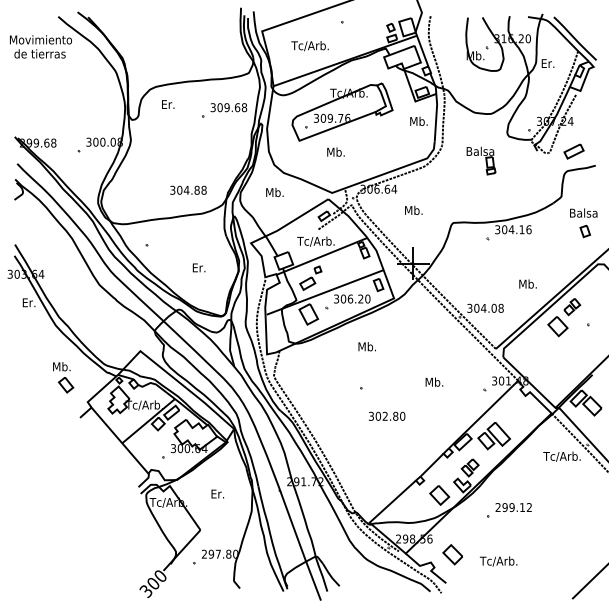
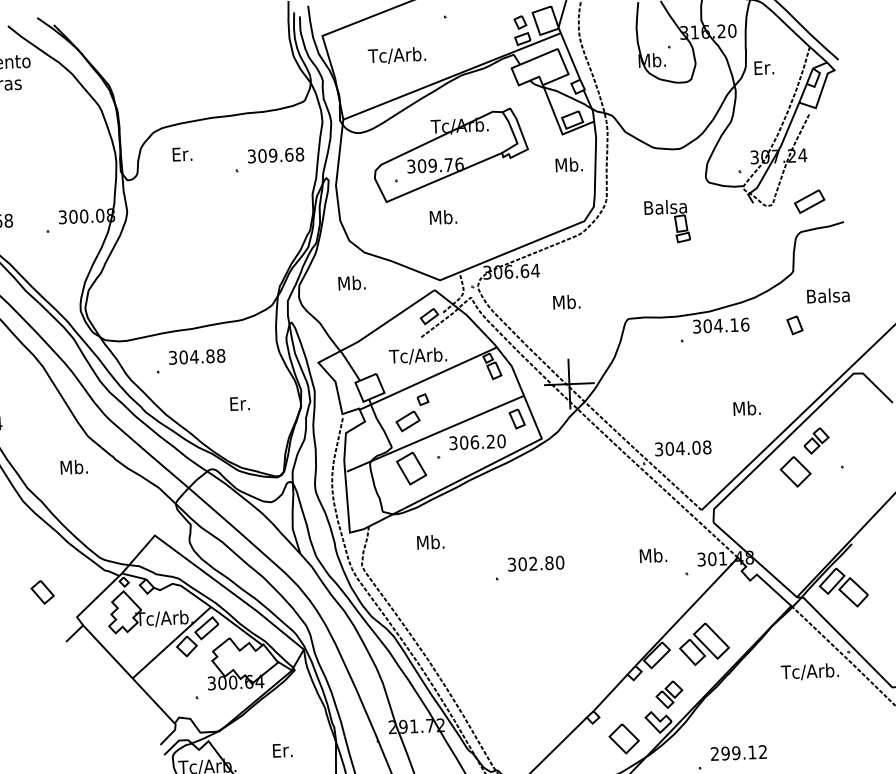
text: (188, 189) -> (197, 355), moved
part: (585, 231) -> (795, 325), moved
text: (366, 346) -> (429, 541), moved
text: (61, 366) -> (73, 466), moved
text: (434, 381) -> (653, 554), moved
text: (387, 415) -> (536, 562), moved

